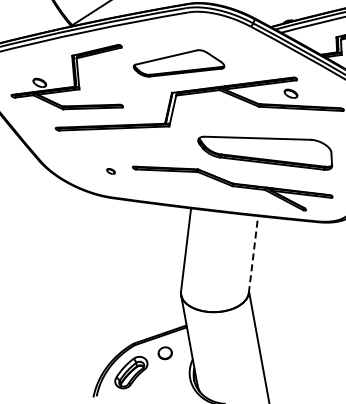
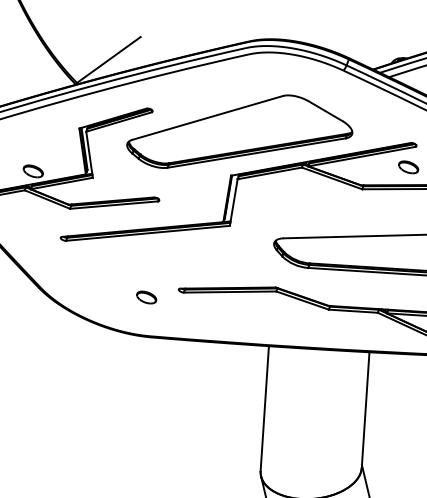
part: (178, 63) -> (238, 131), size x1.67
part: (110, 171) -> (145, 297), size x1.67
line: (253, 254) -> (365, 409), dashed -> solid

